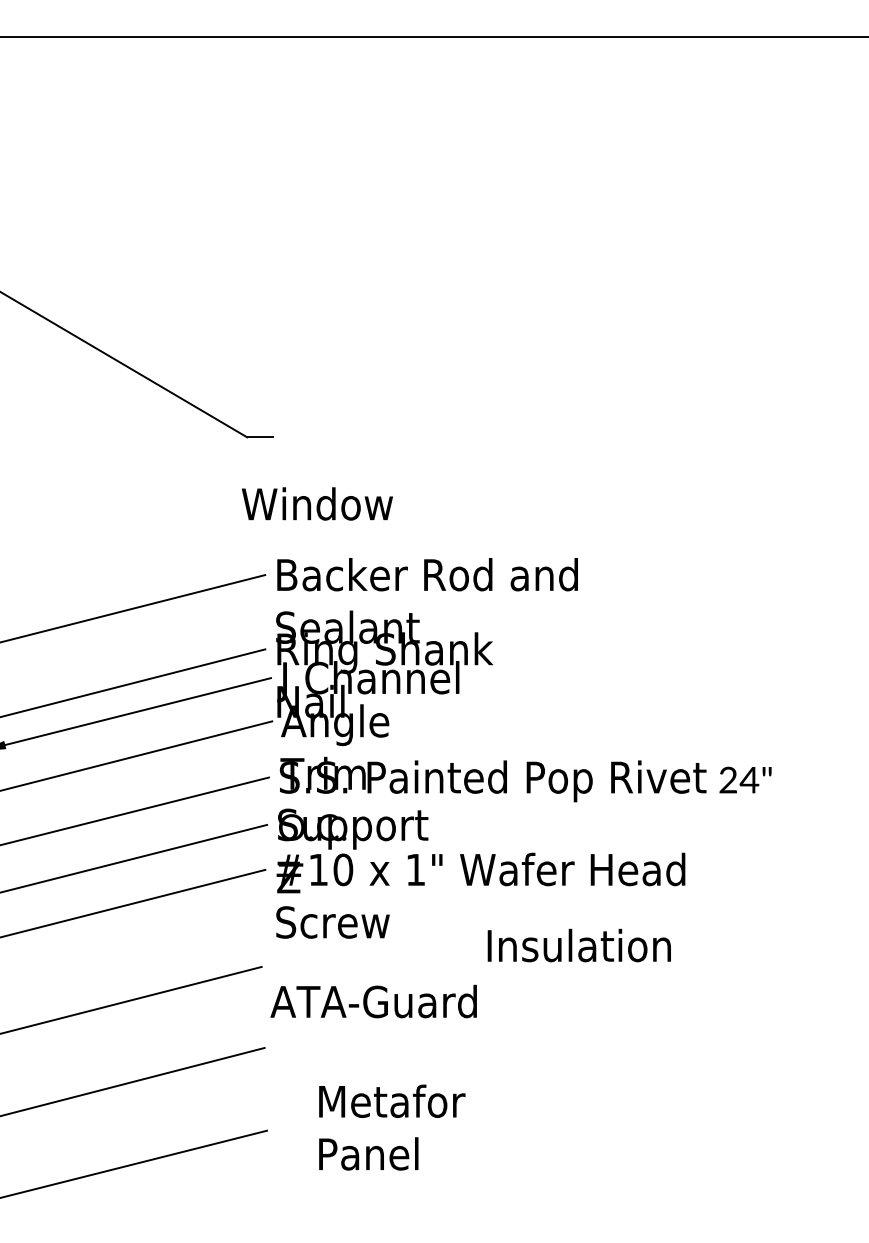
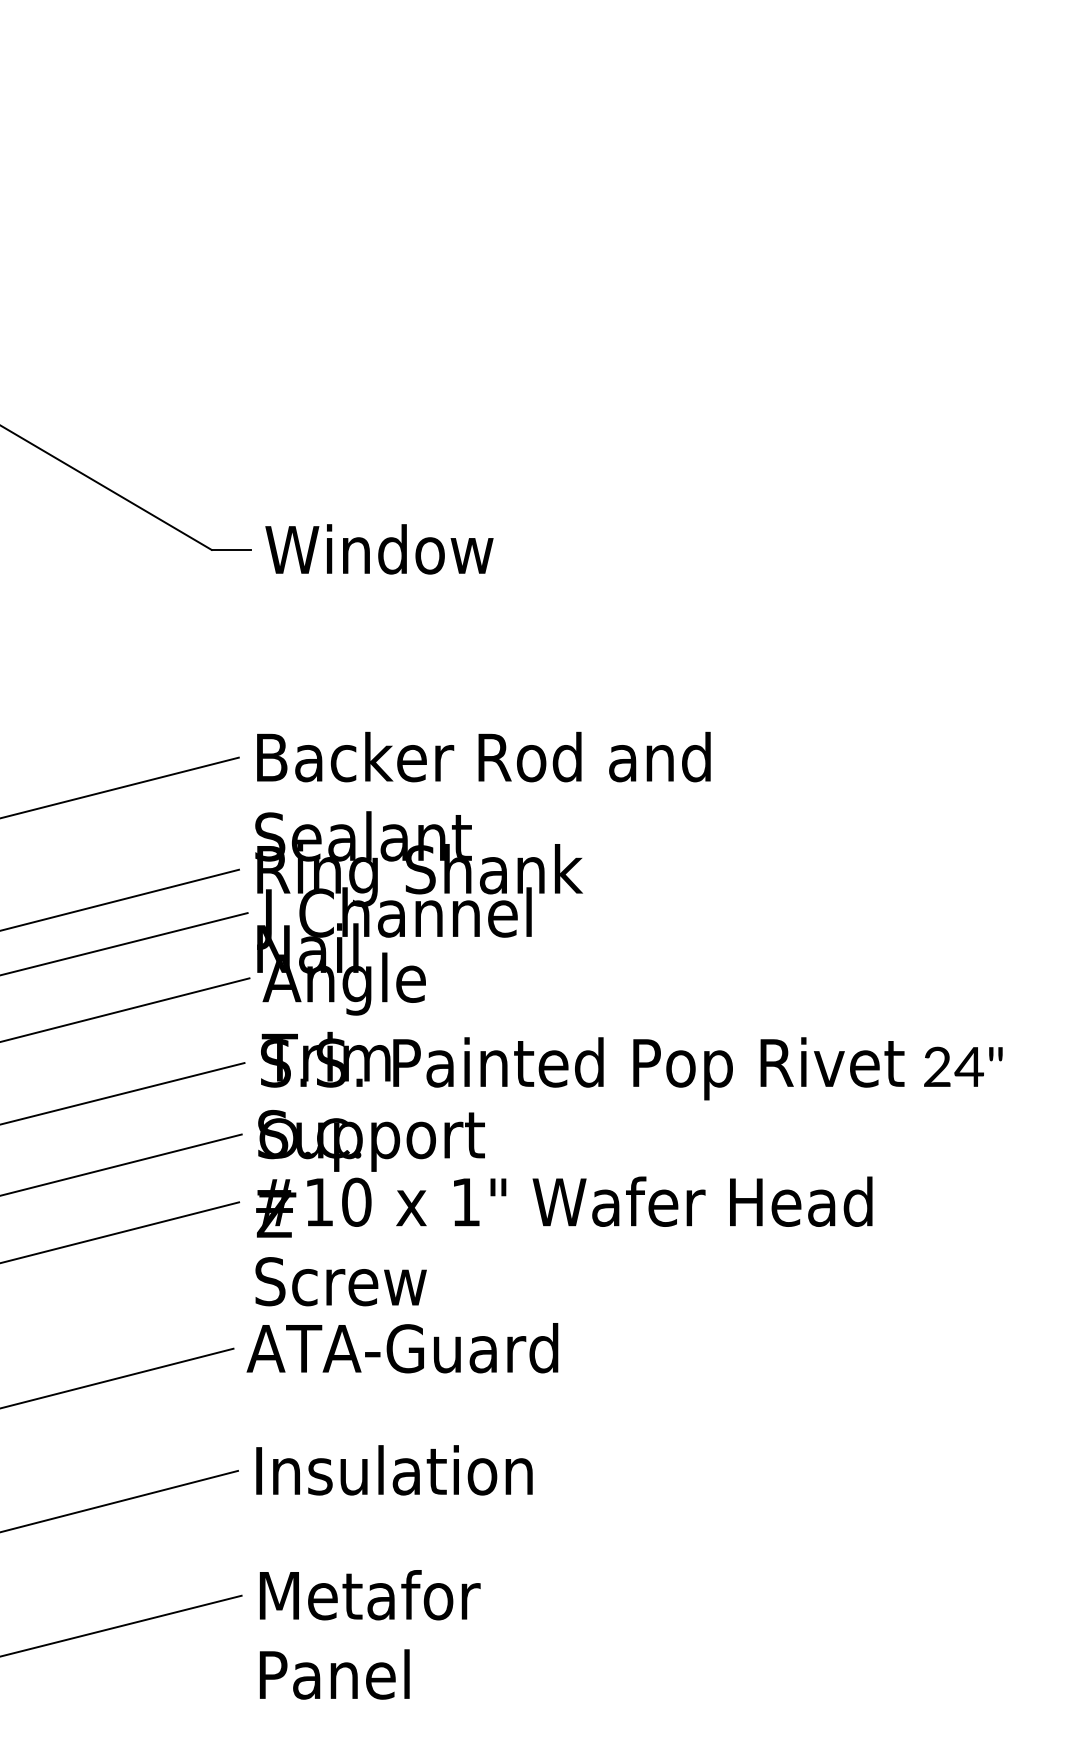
text: (317, 503) -> (379, 548), moved
text: (578, 945) -> (393, 1470), moved
text: (373, 1001) -> (402, 1348), moved
text: (392, 1127) -> (370, 1634), moved

